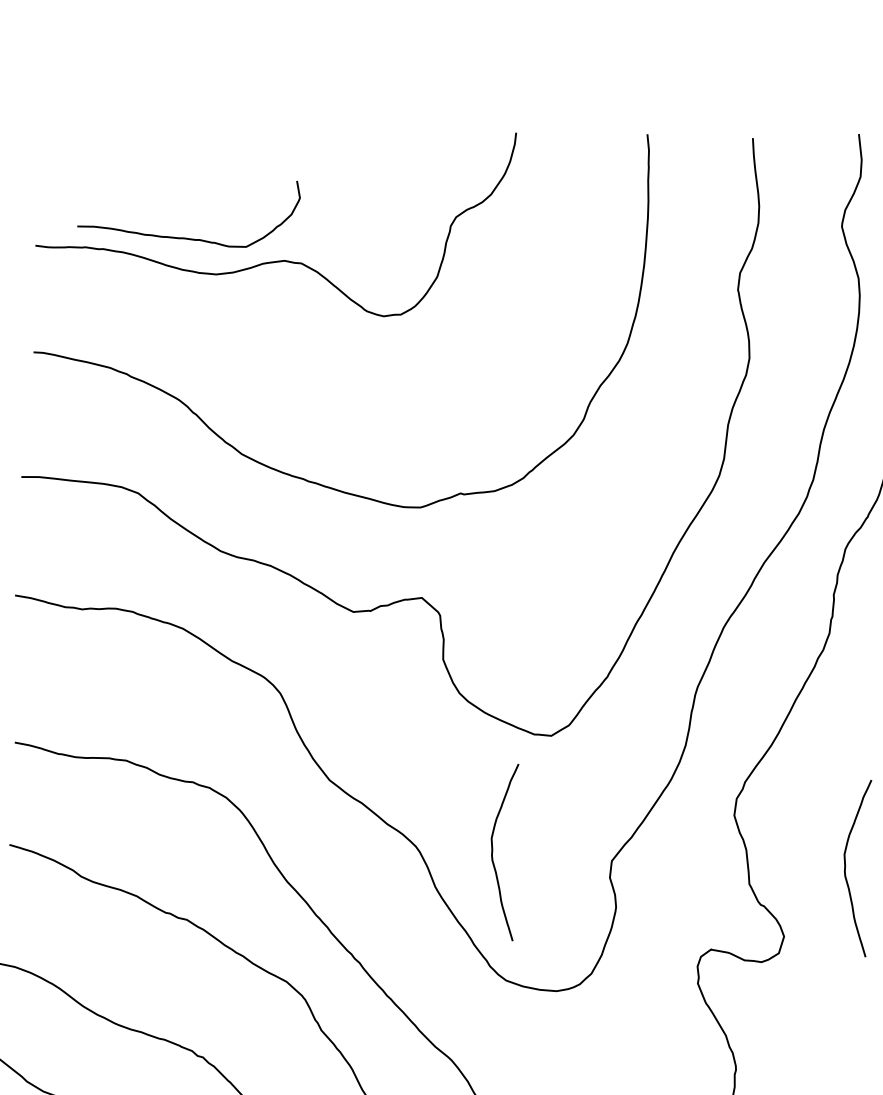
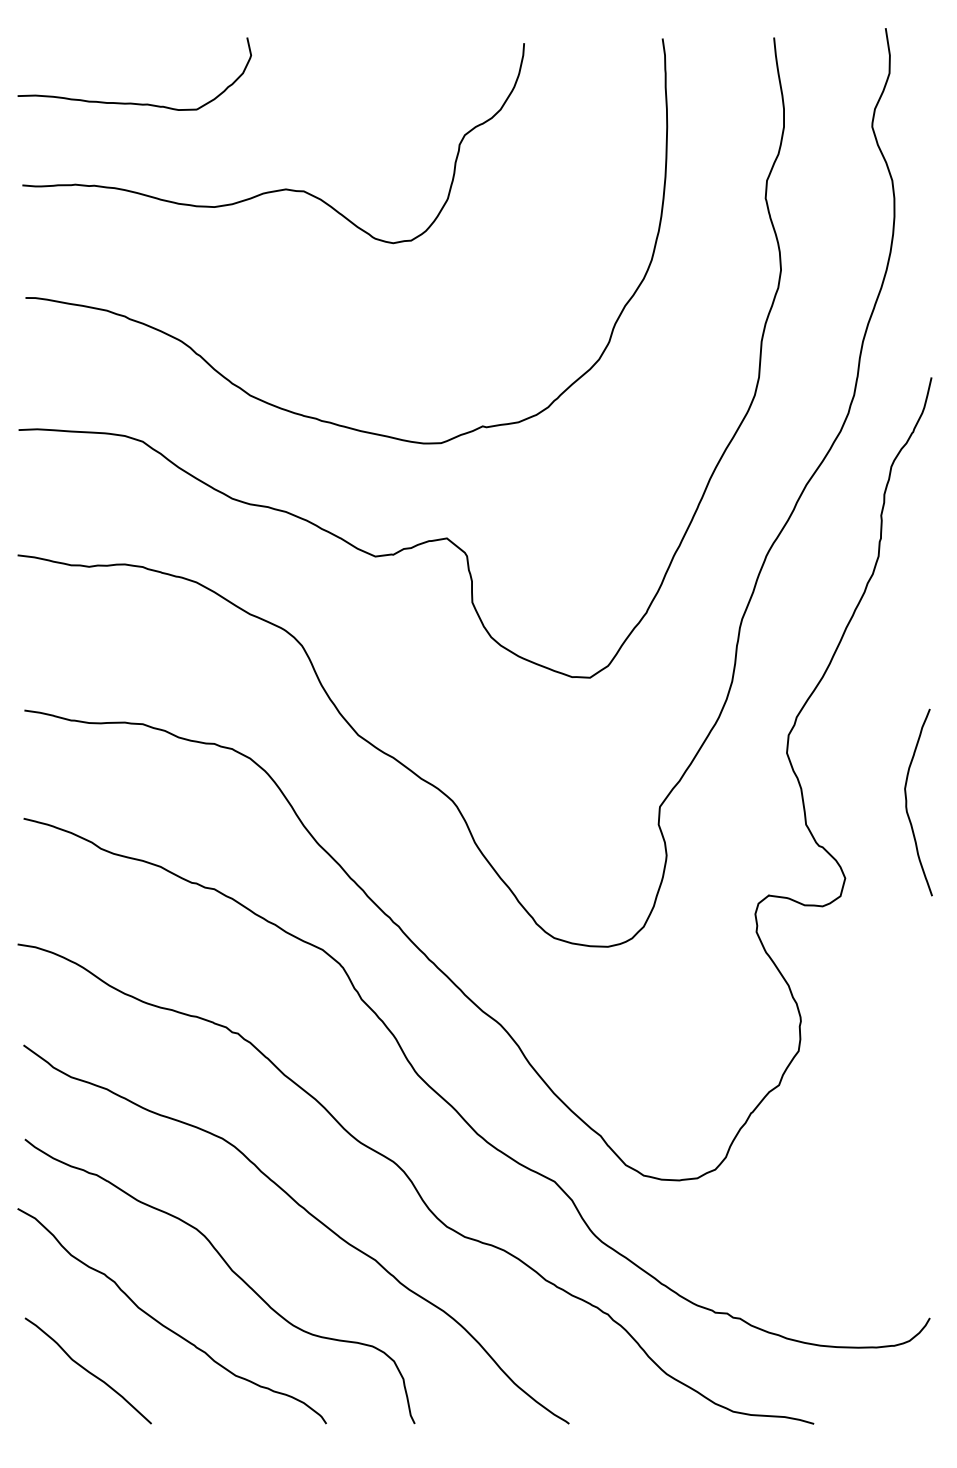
curve: (186, 237) -> (133, 102), moved
curve: (493, 851) -> (534, 802), removed

